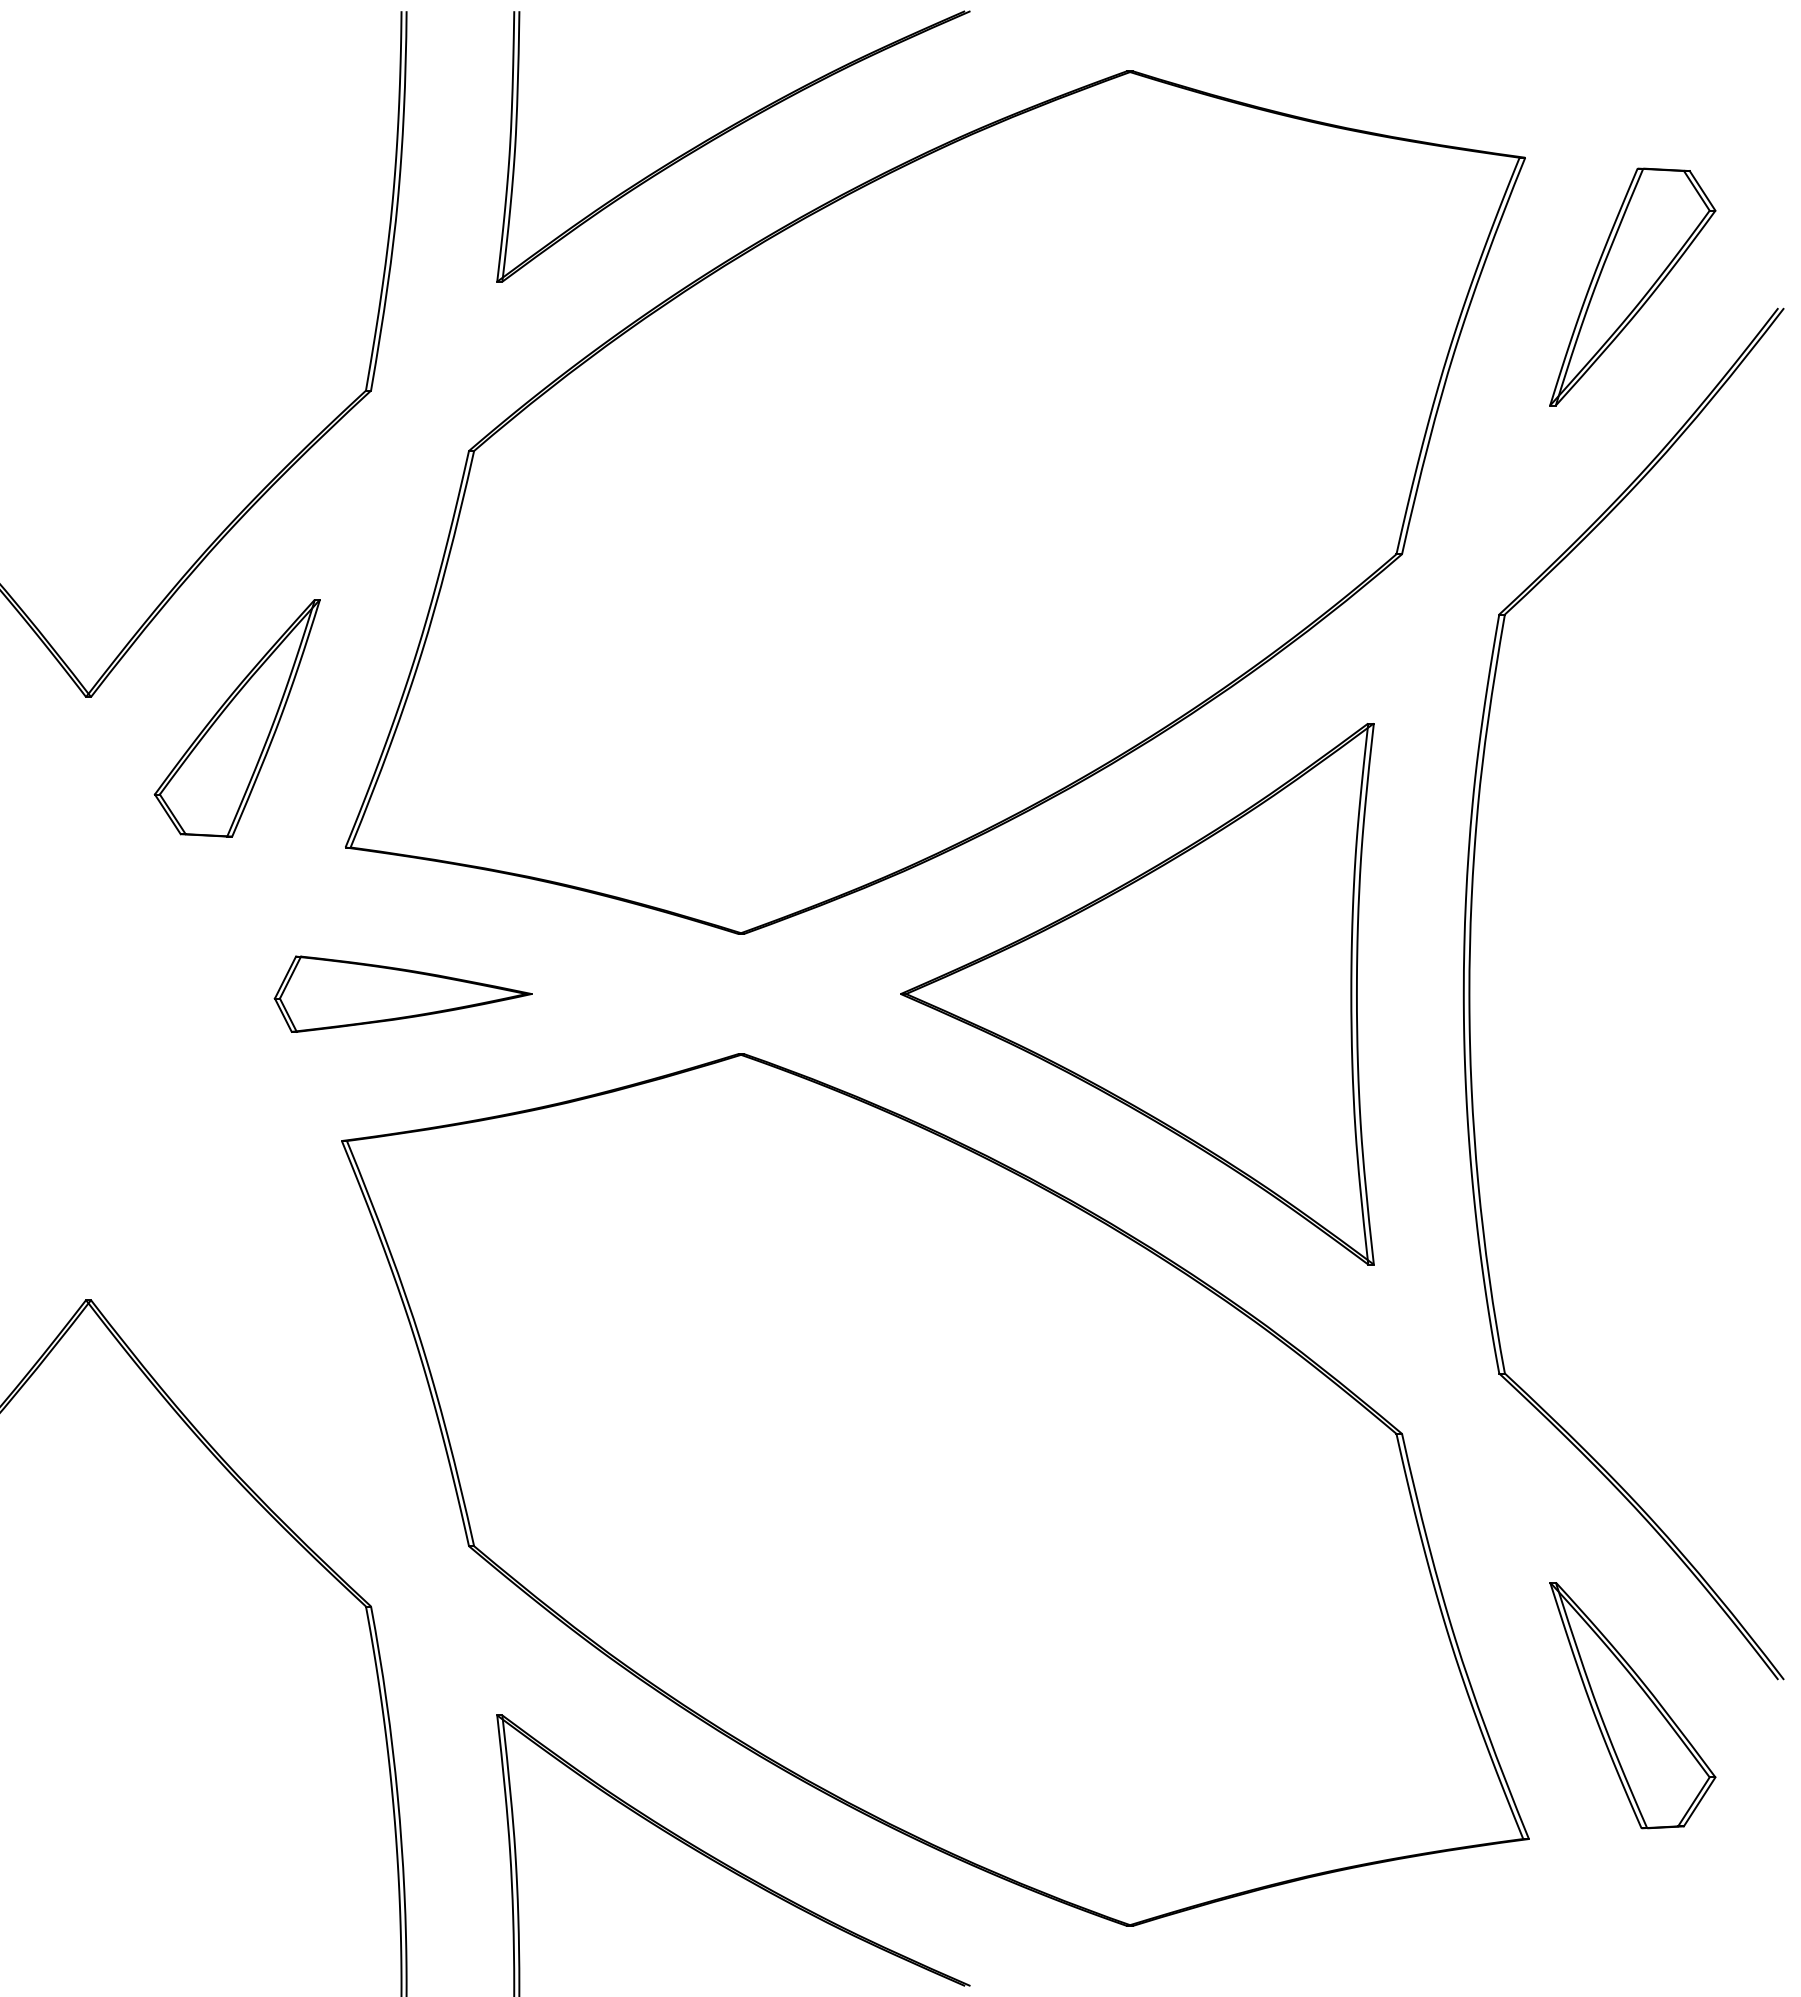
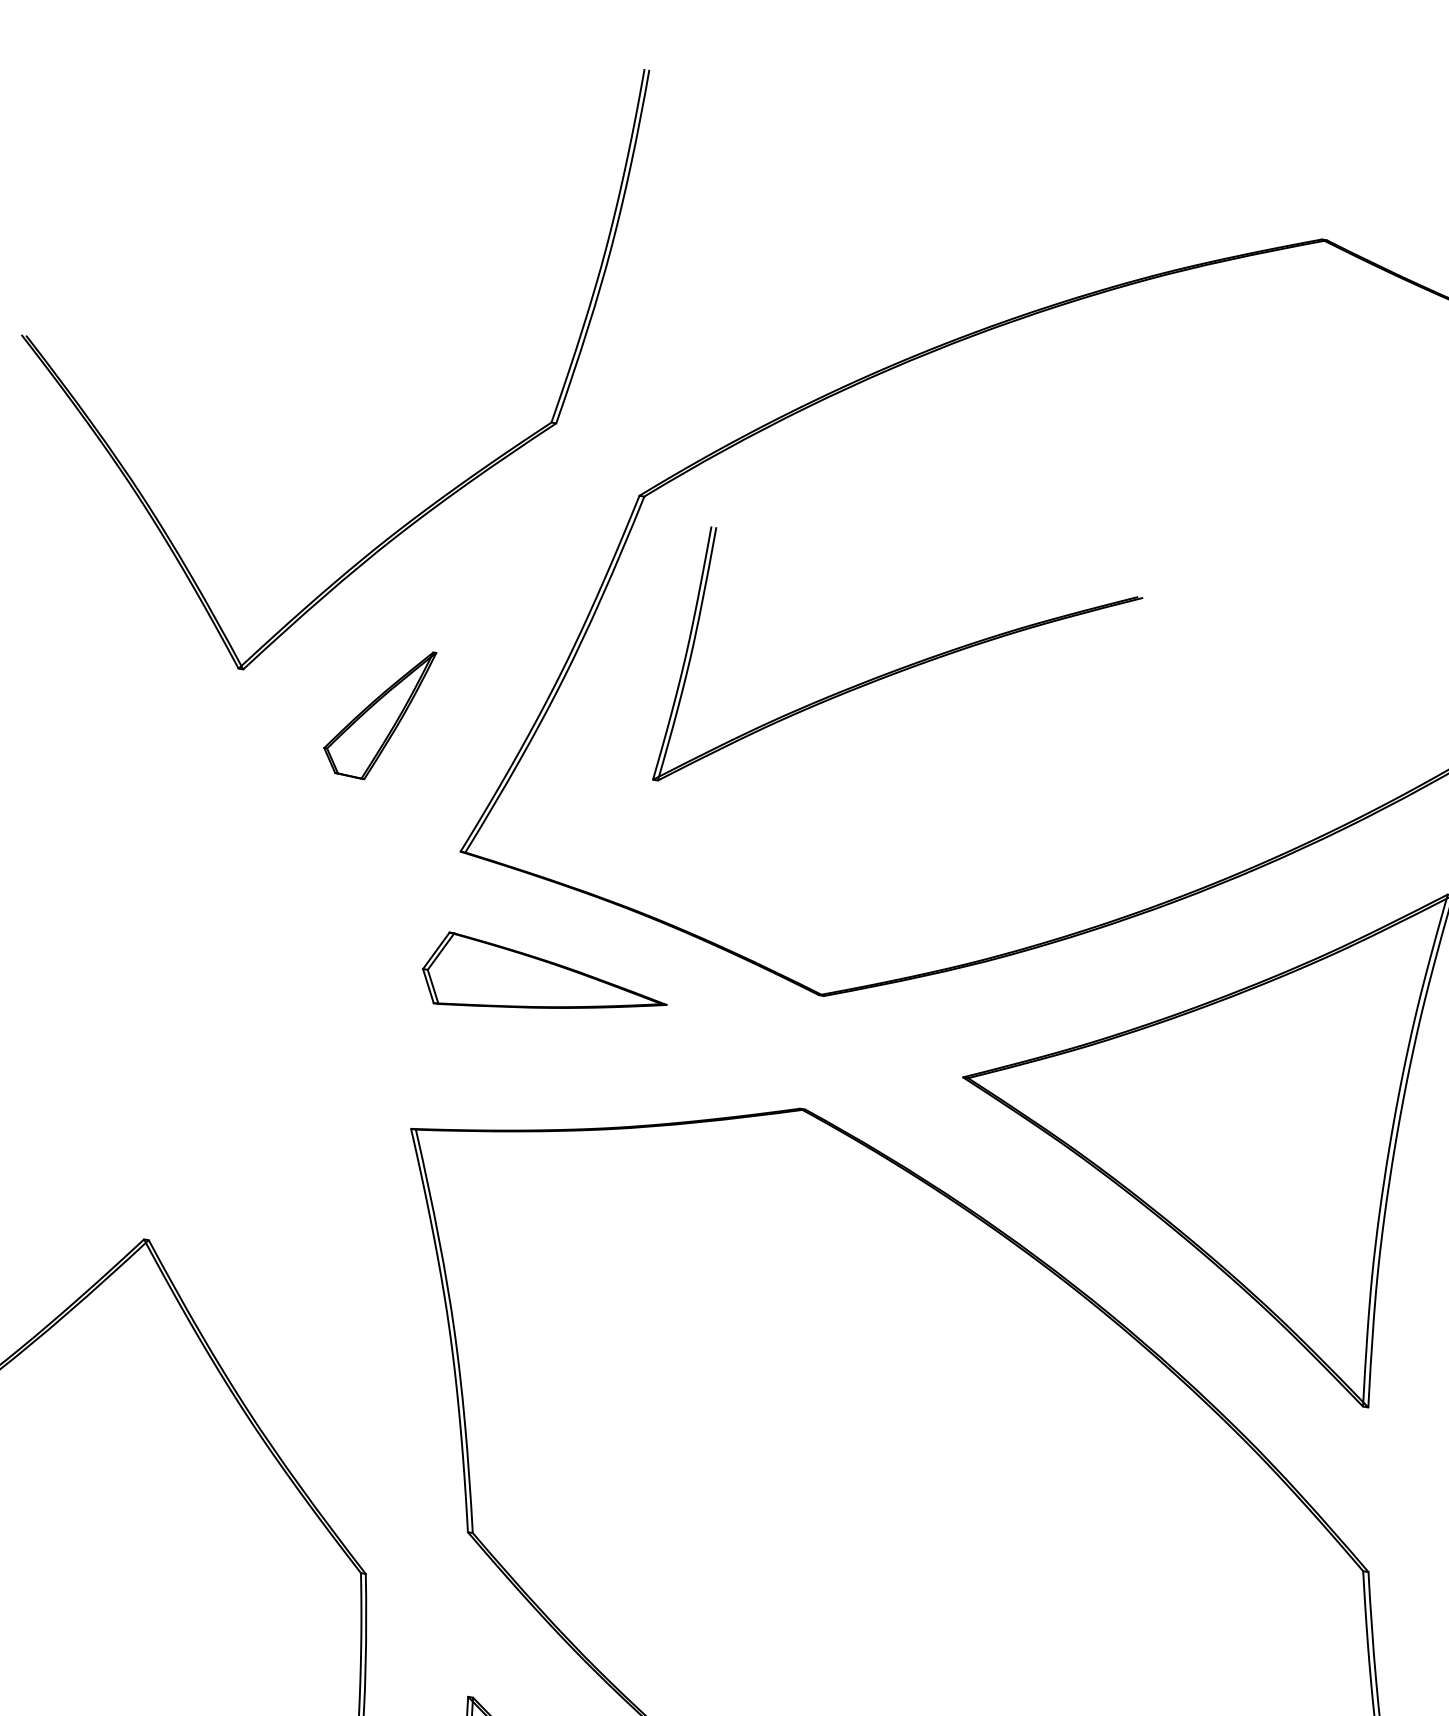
part: (726, 133) -> (893, 675), moved
part: (236, 718) -> (377, 712), size x0.6
part: (402, 993) -> (544, 984), moved

